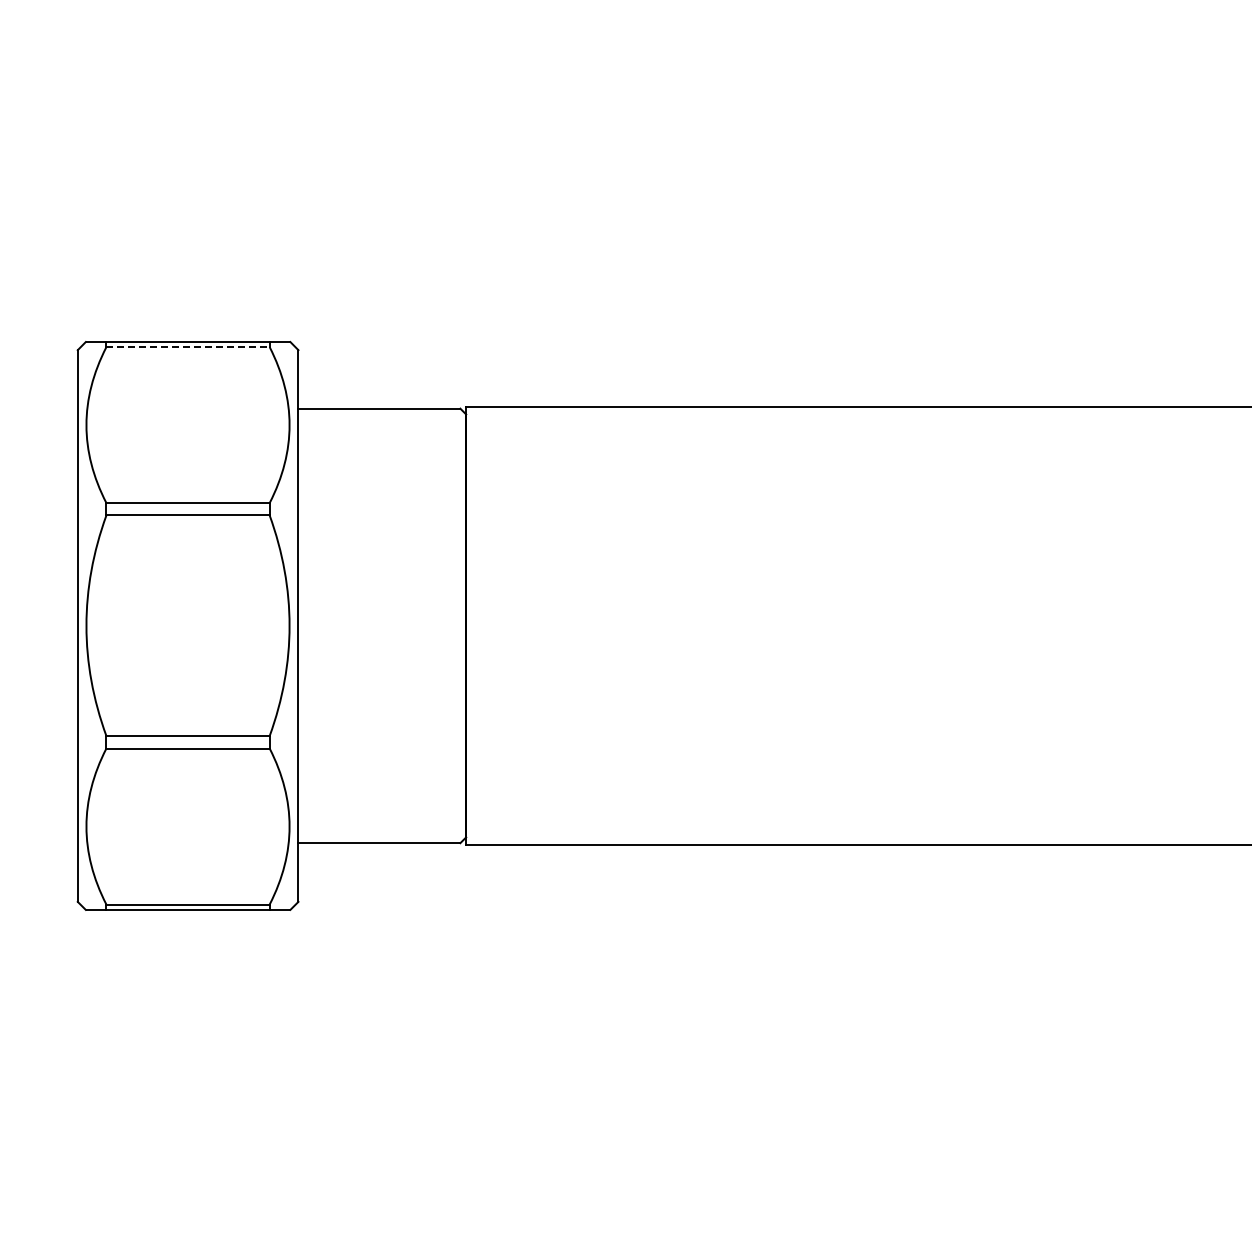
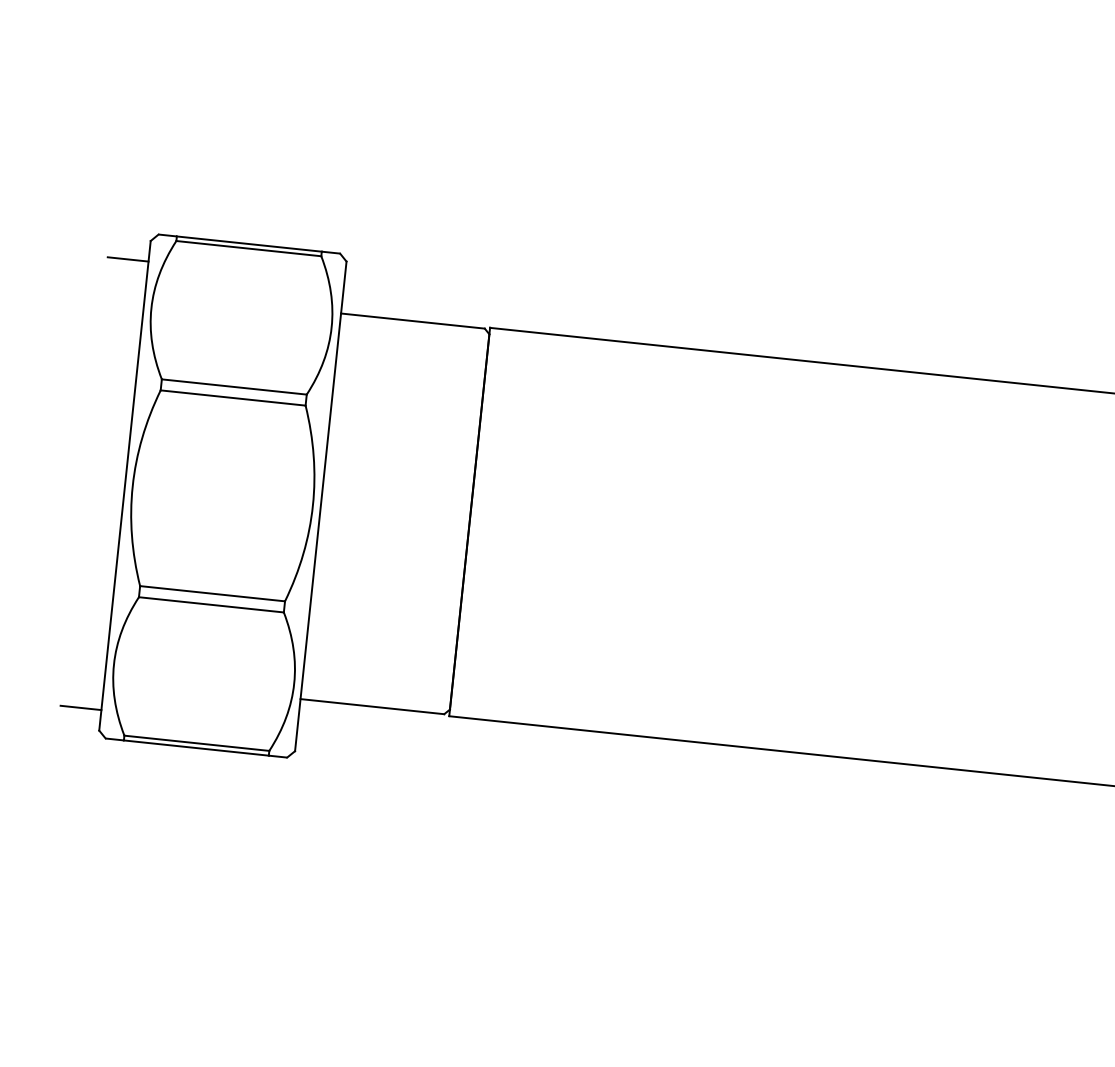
line: (188, 347) -> (249, 248), dashed -> solid
line: (54, 373) -> (127, 259), added
line: (54, 878) -> (80, 707), added

